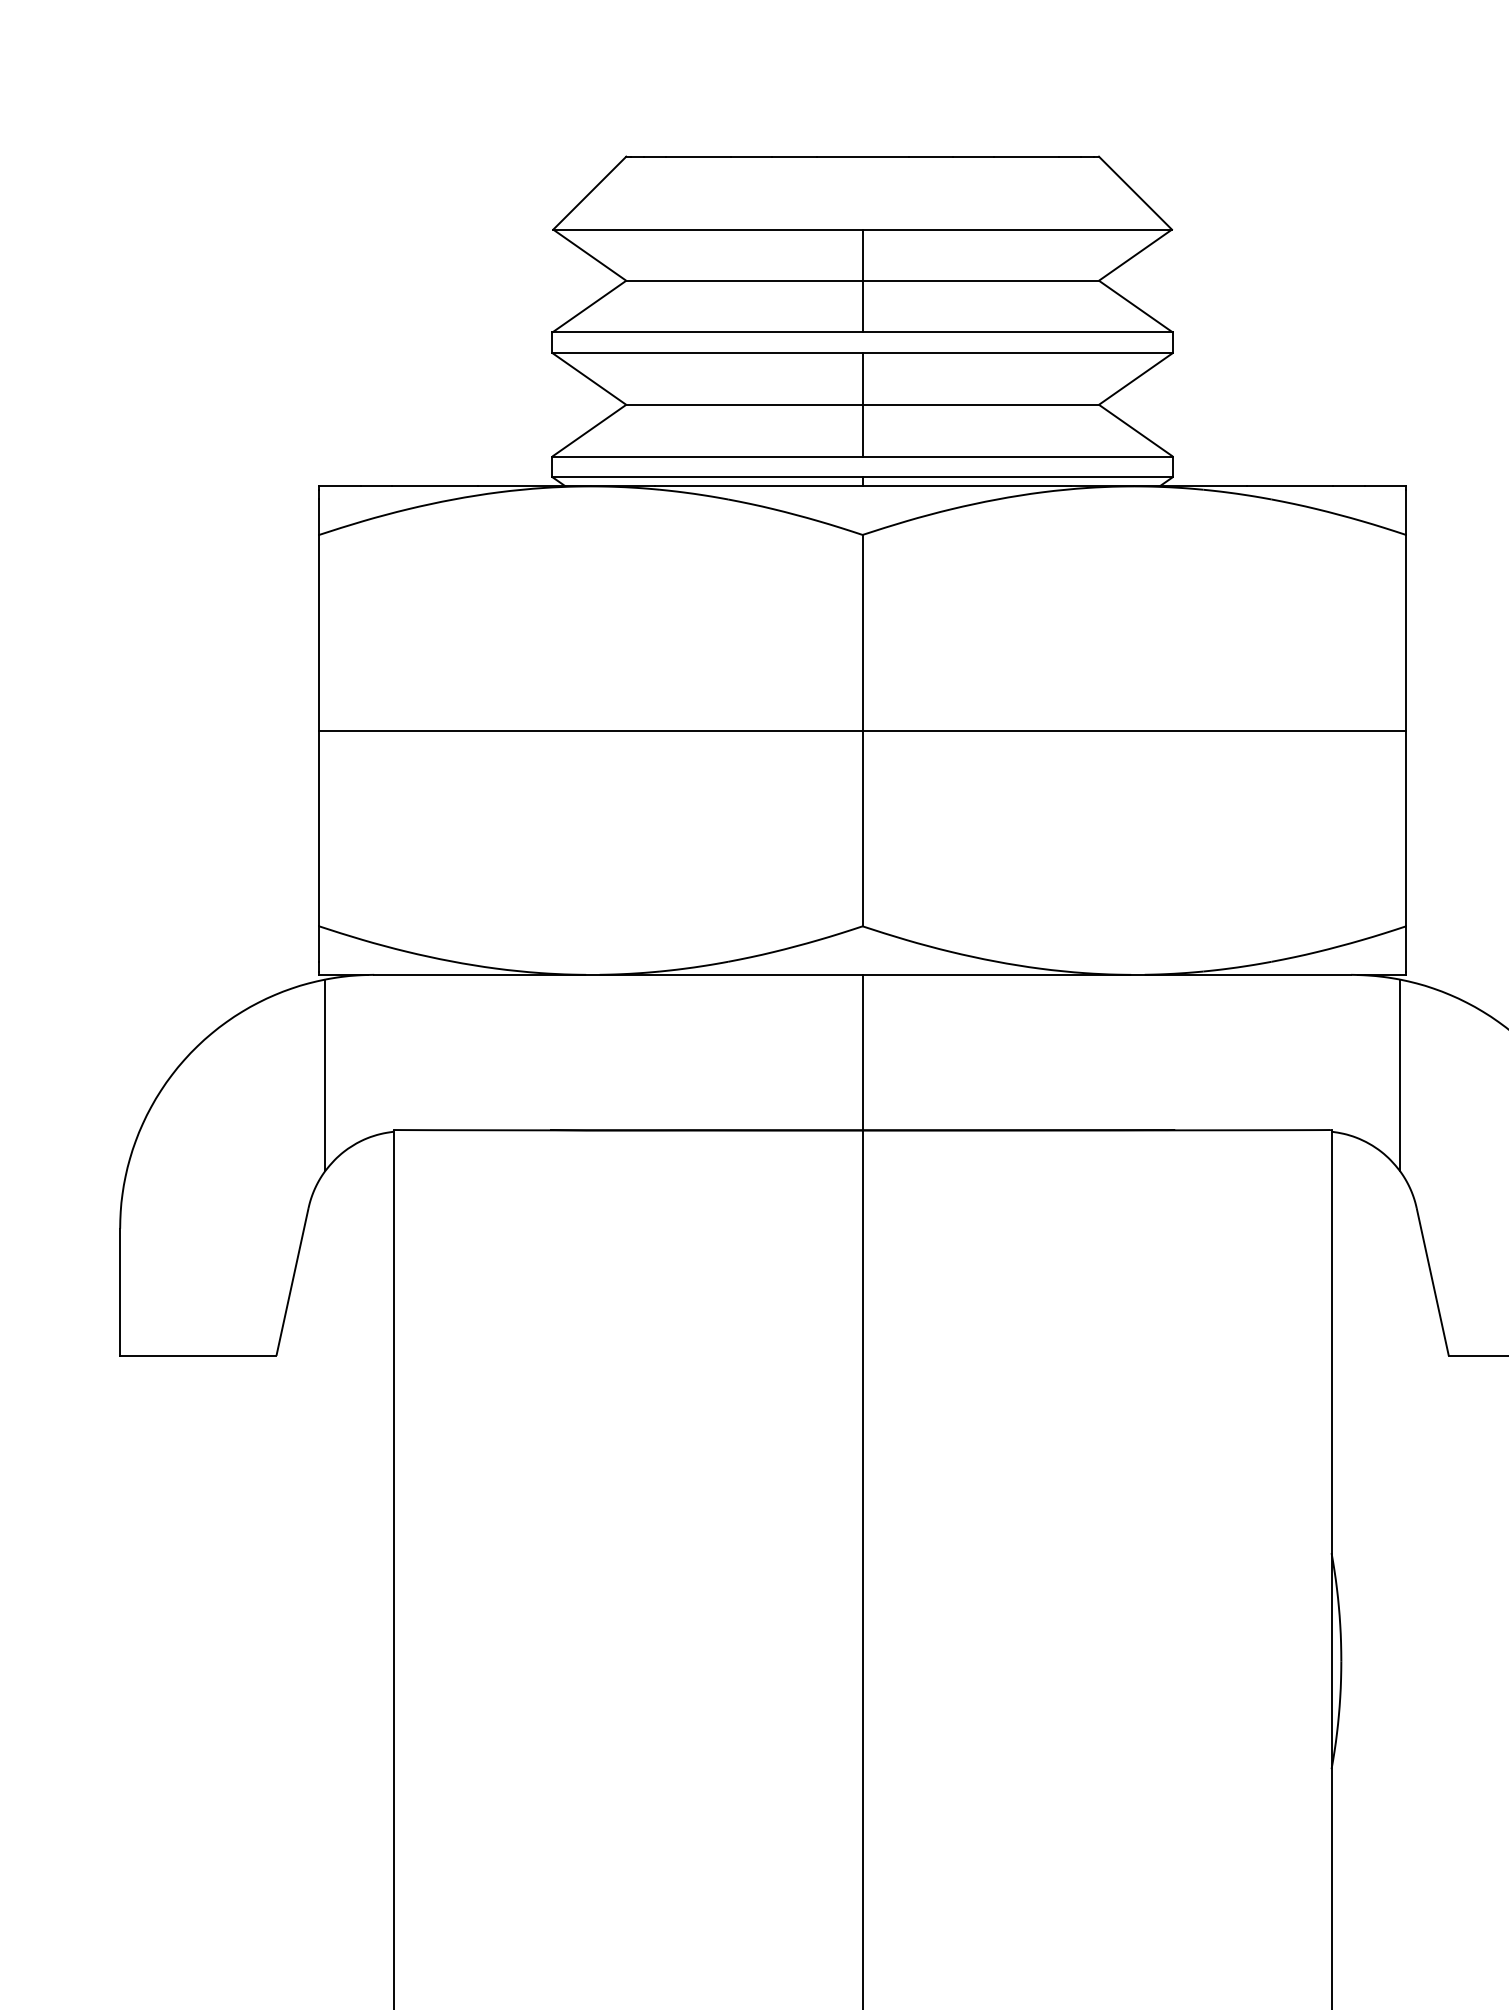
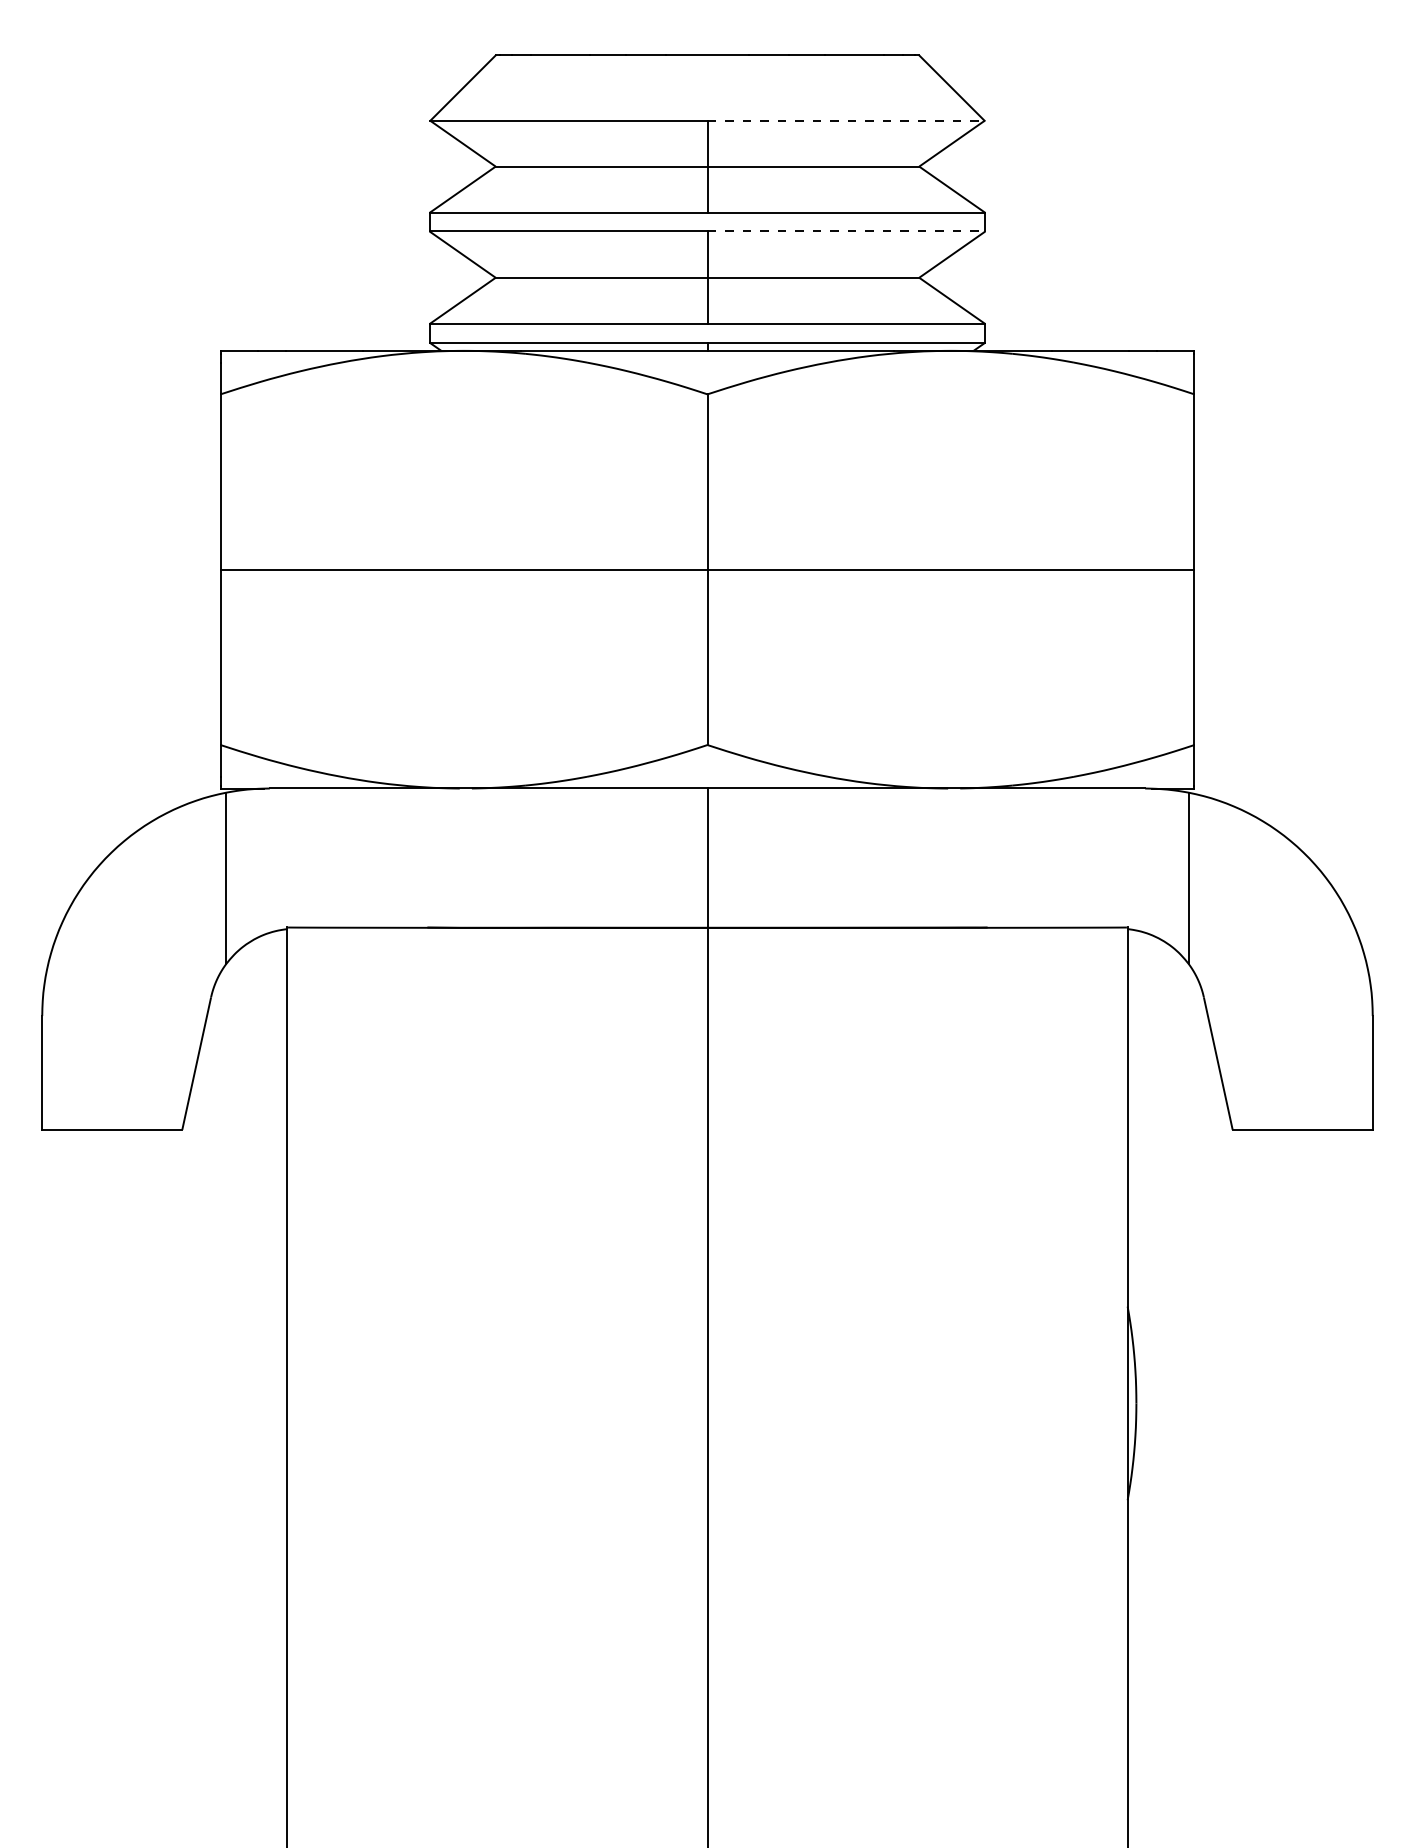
line: (1017, 229) -> (846, 120), solid -> dashed
line: (1017, 353) -> (846, 231), solid -> dashed

